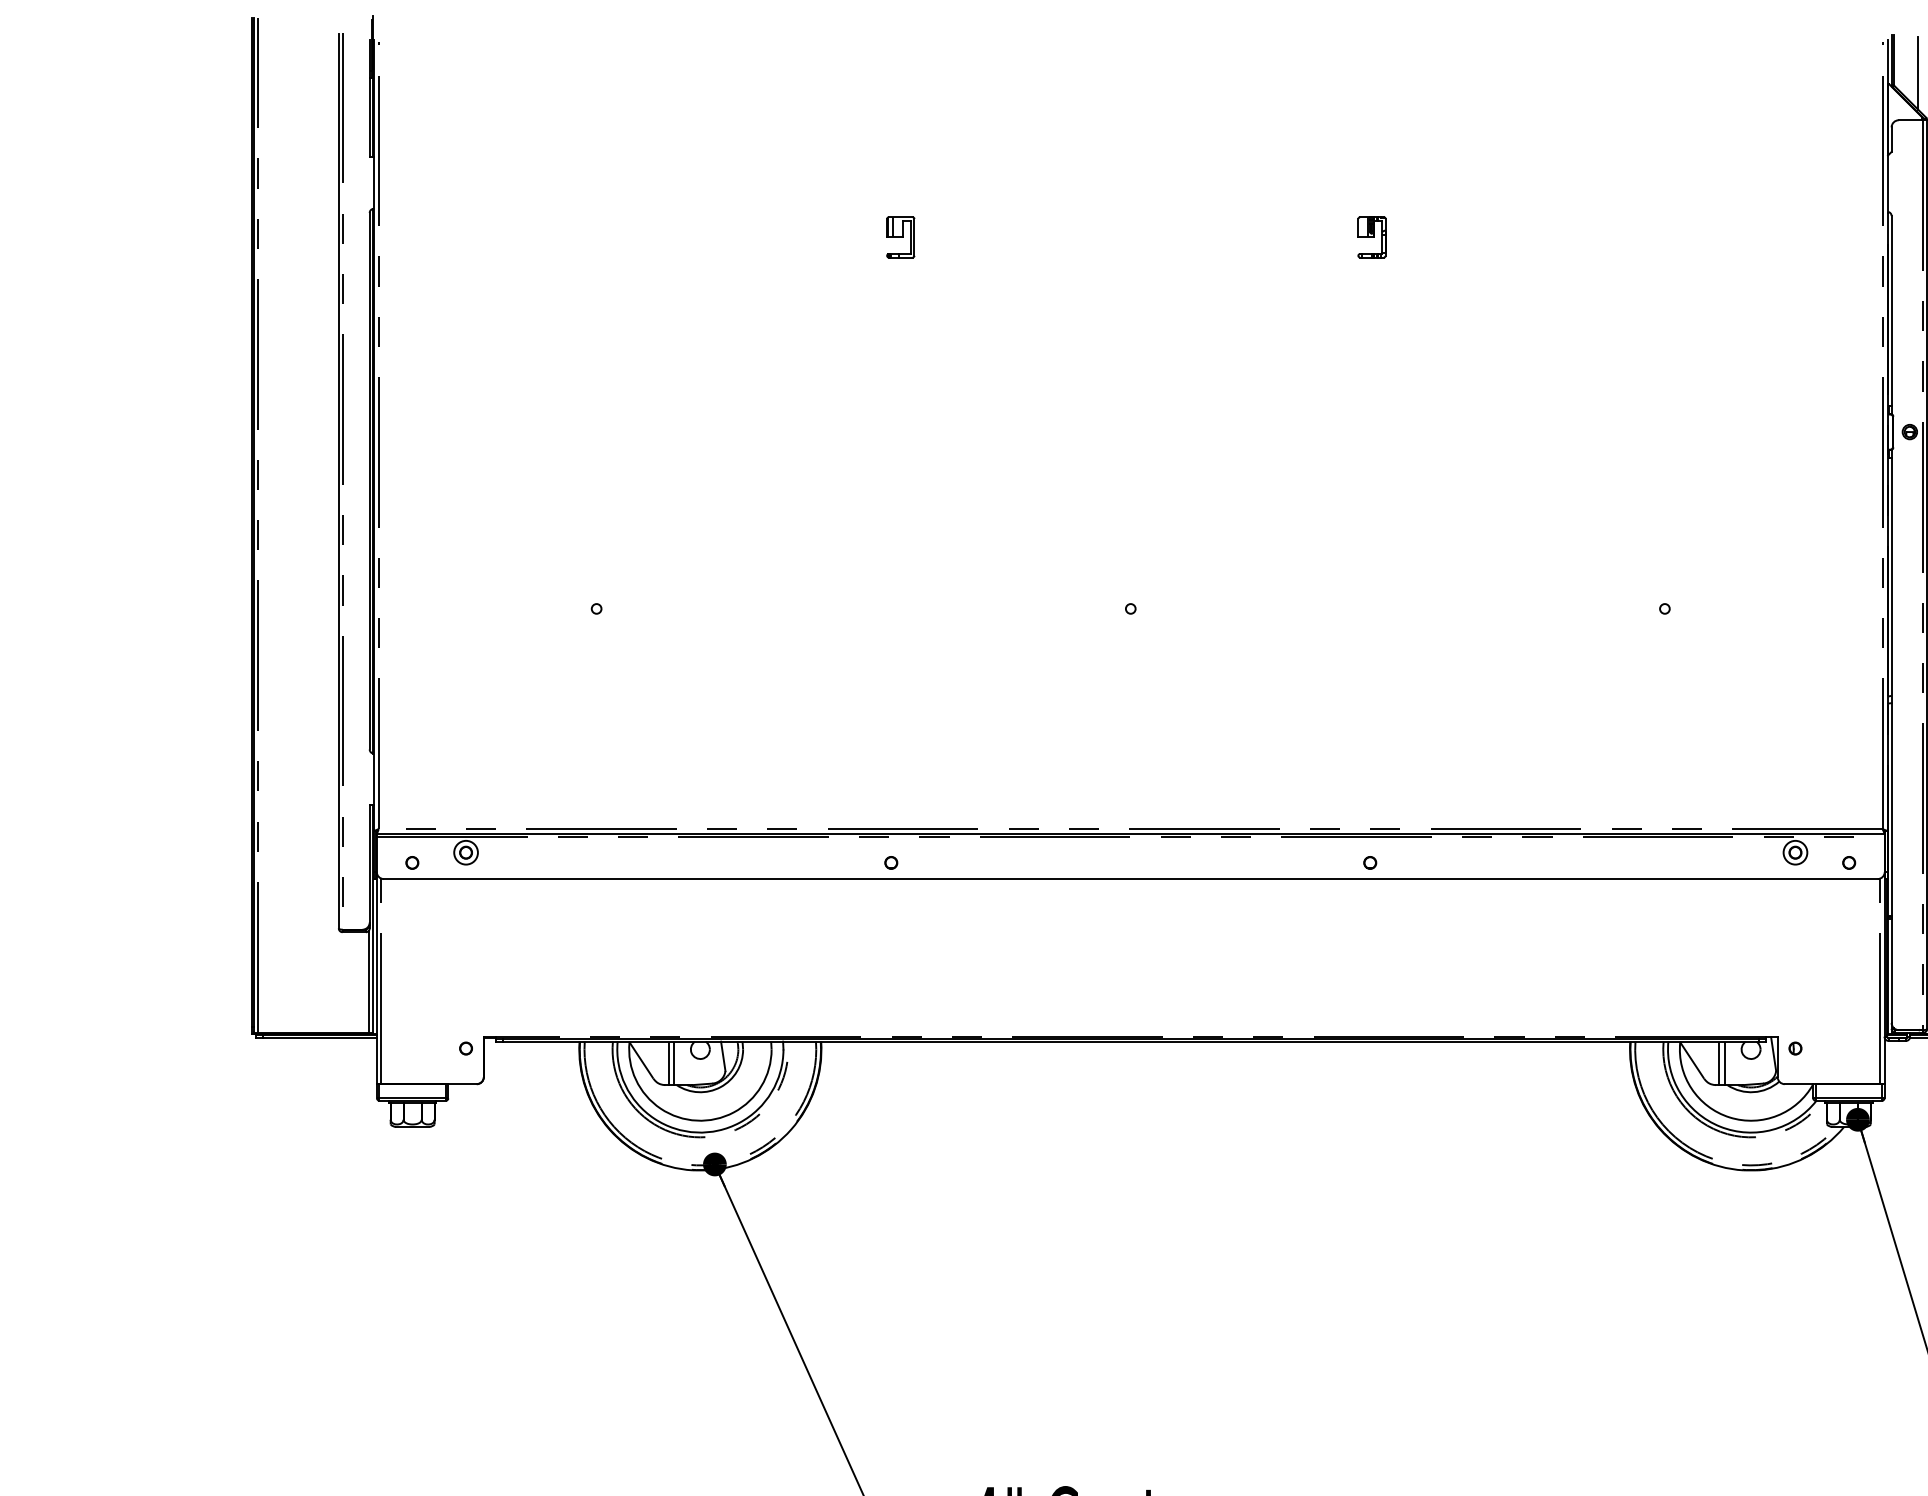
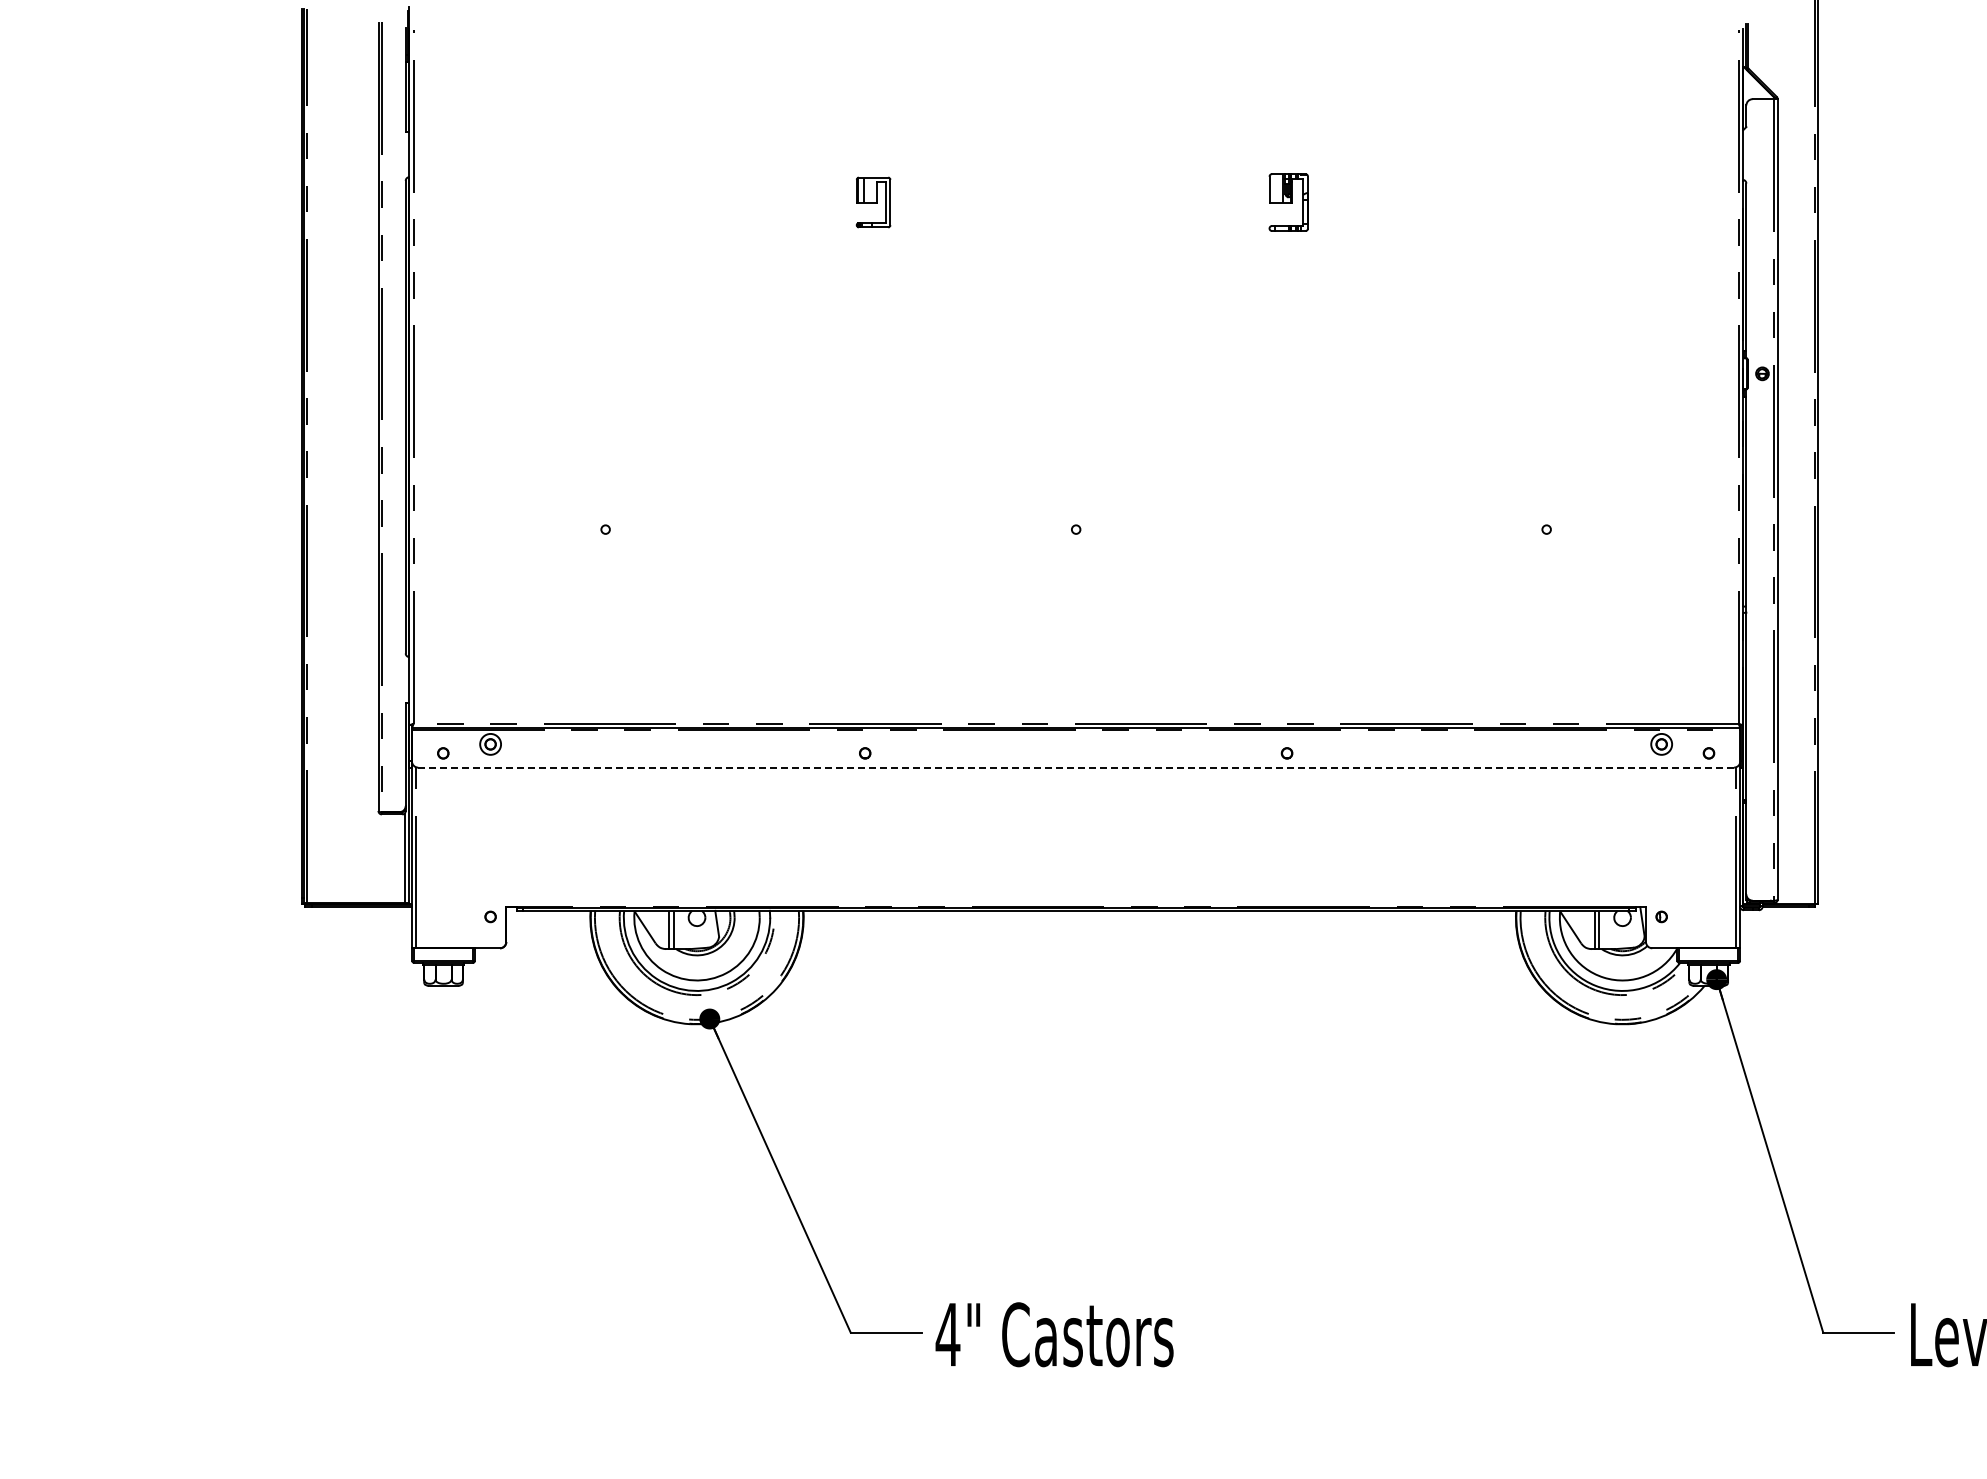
line: (1918, 74) -> (1770, 58), removed
part: (900, 236) -> (873, 201), size x1.4
part: (1371, 236) -> (1288, 201), size x1.6
line: (1131, 878) -> (1076, 767), solid -> dashed

